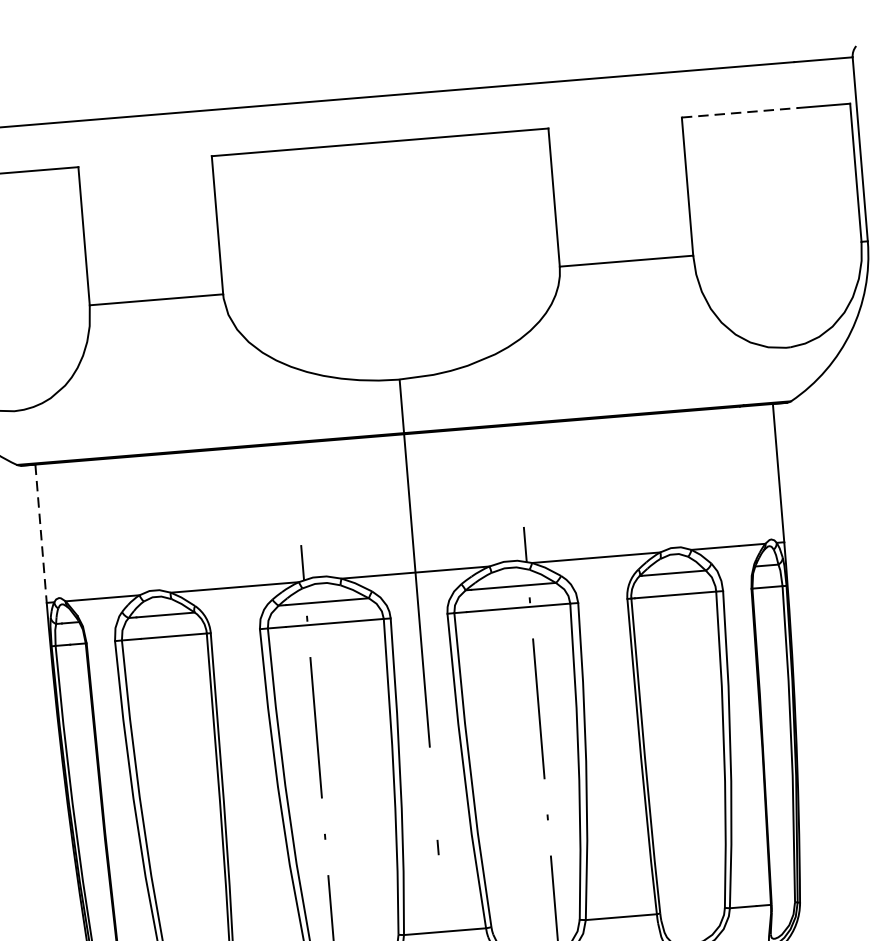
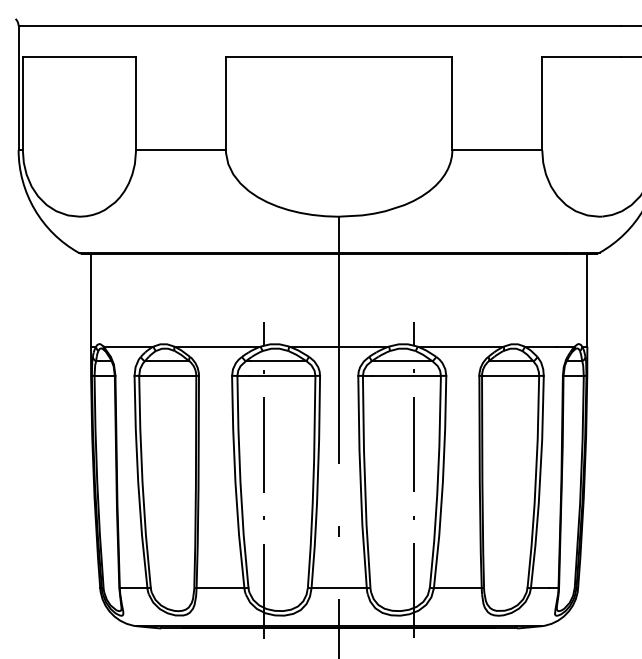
line: (740, 113) -> (581, 57), dashed -> solid
line: (41, 534) -> (91, 300), dashed -> solid

